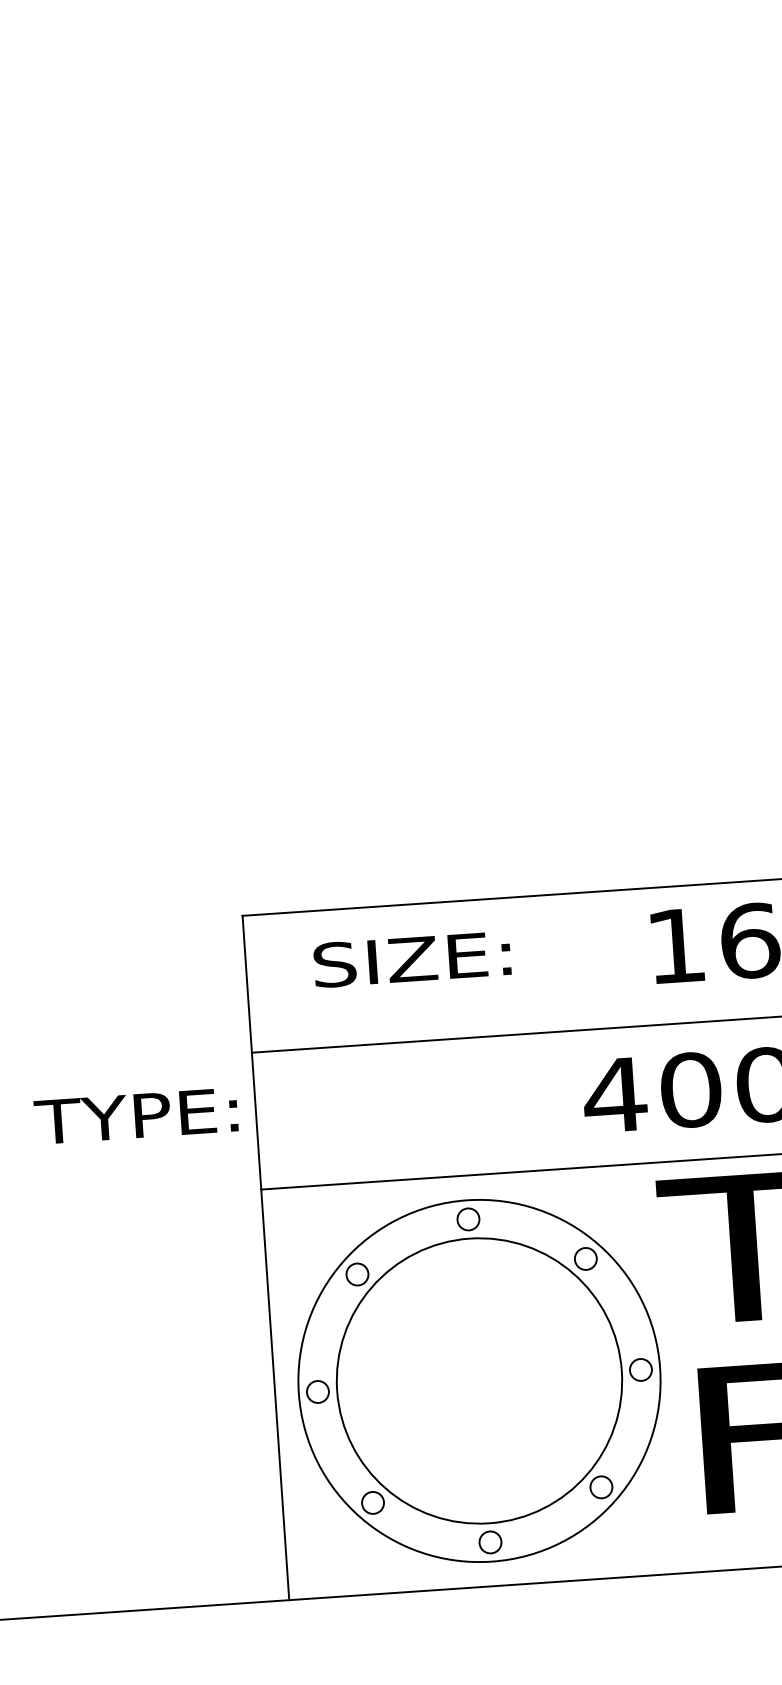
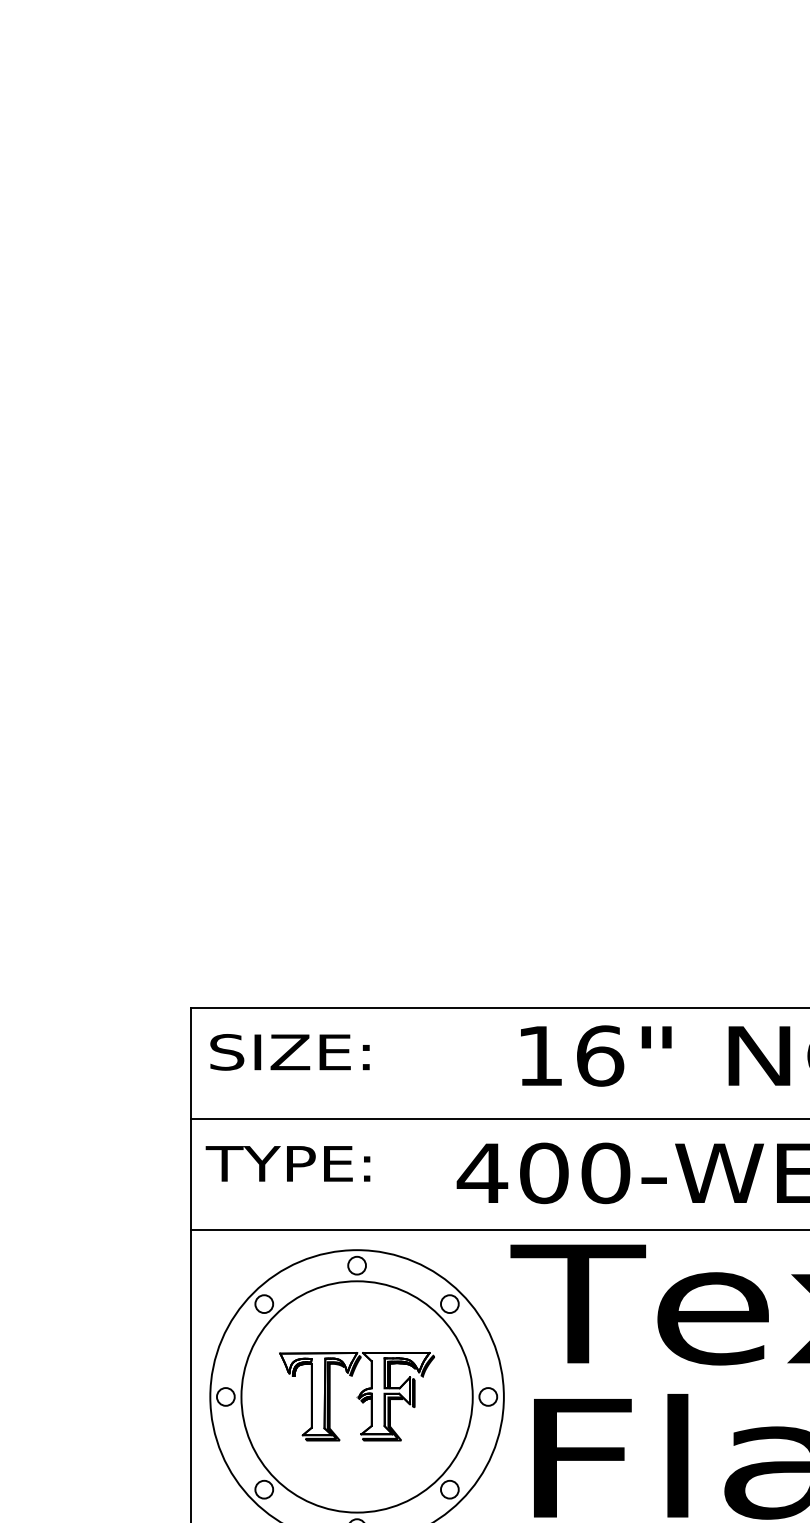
text: (411, 959) -> (289, 1052), moved
text: (135, 1115) -> (287, 1163), moved
part: (478, 1380) -> (356, 1396), added

